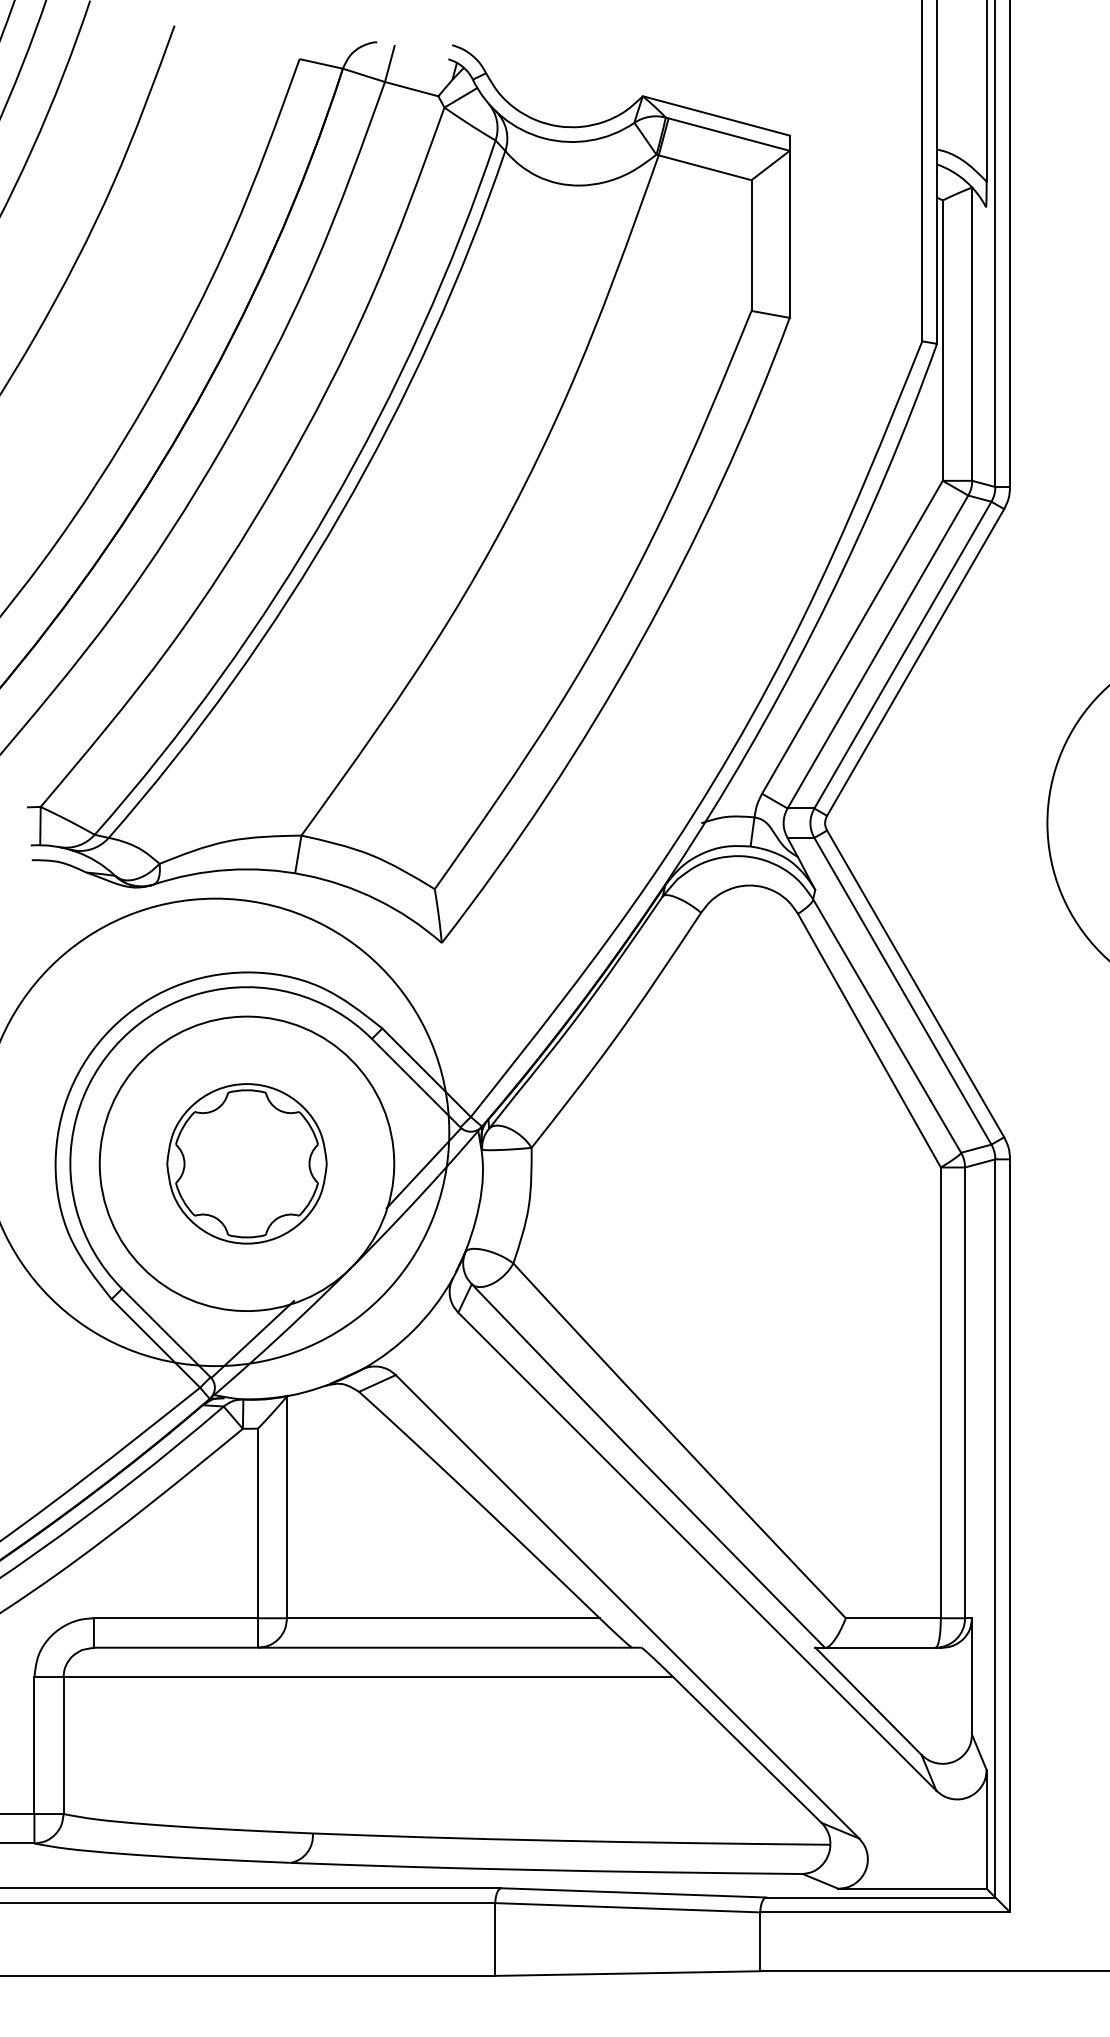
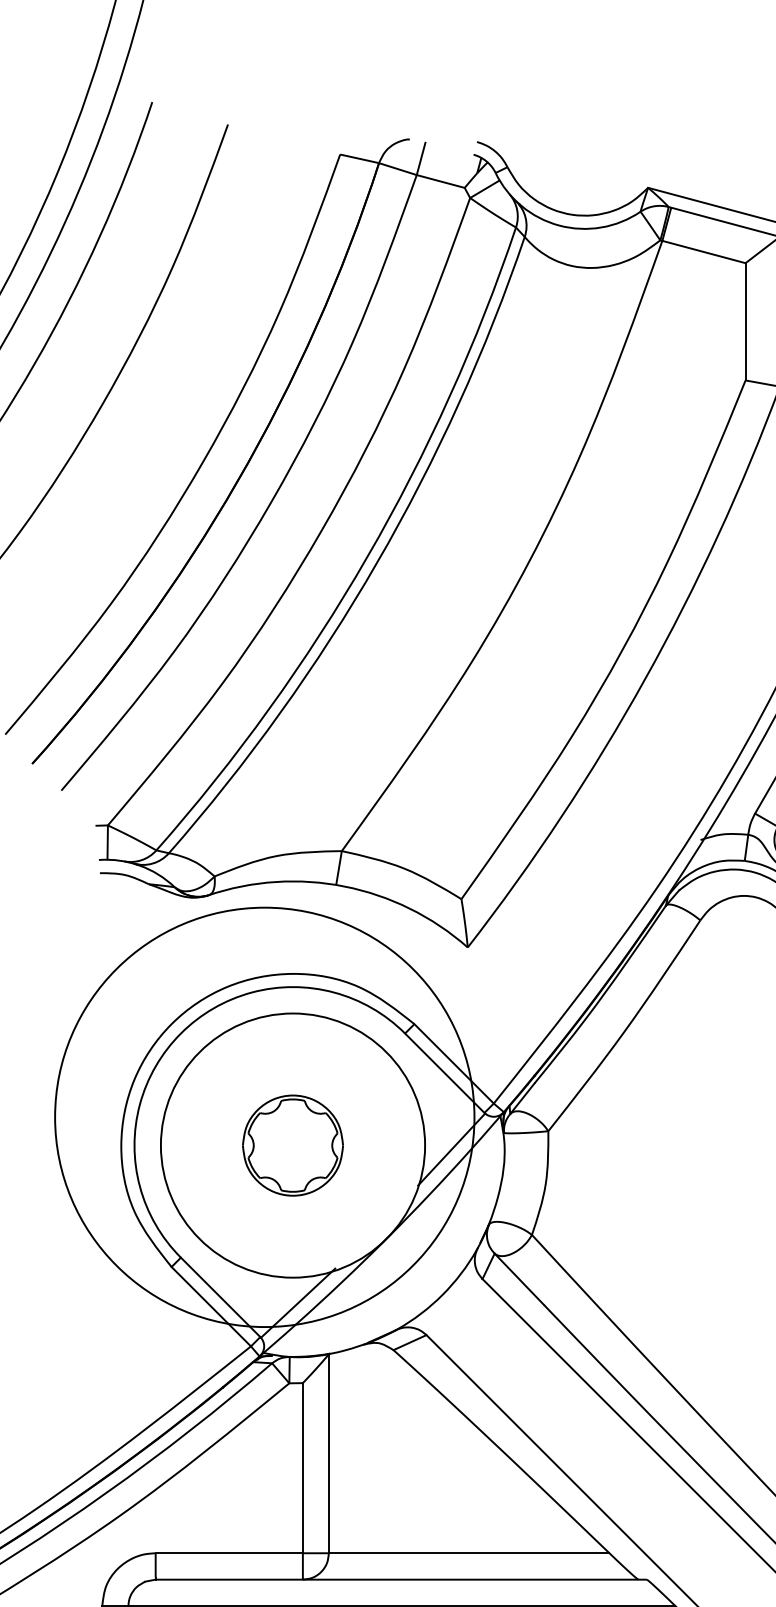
part: (246, 1163) -> (292, 1145), size x0.7

